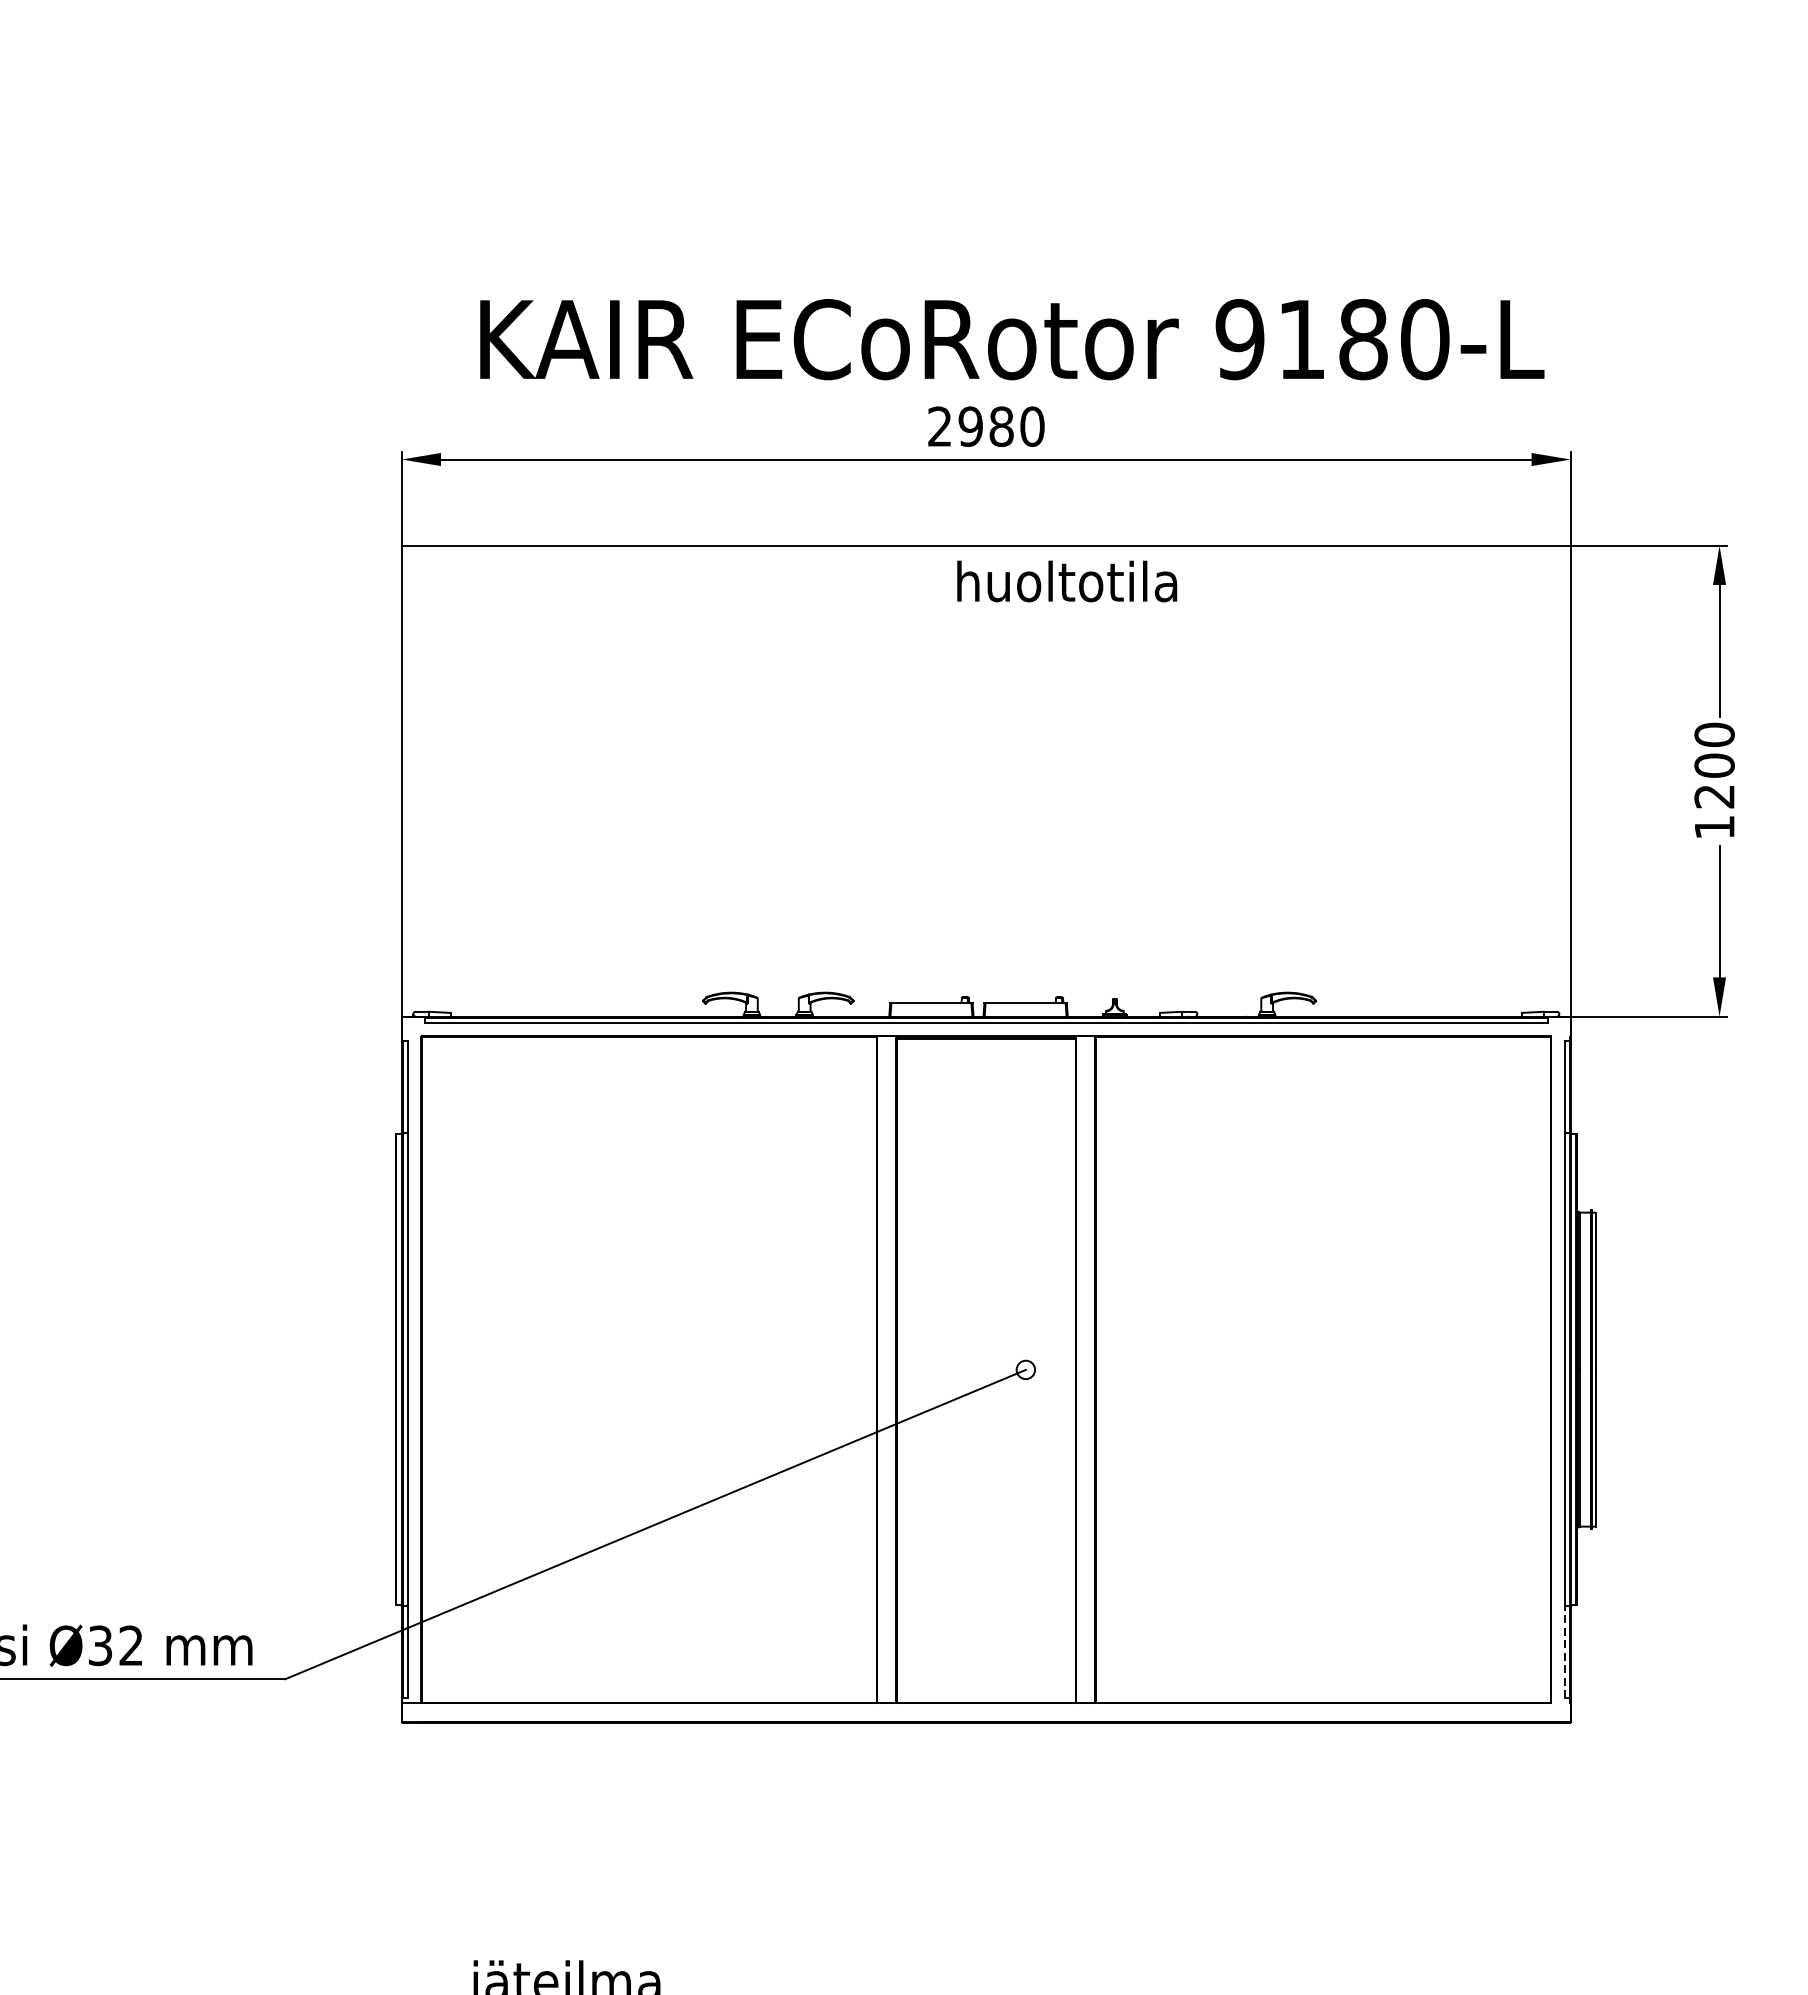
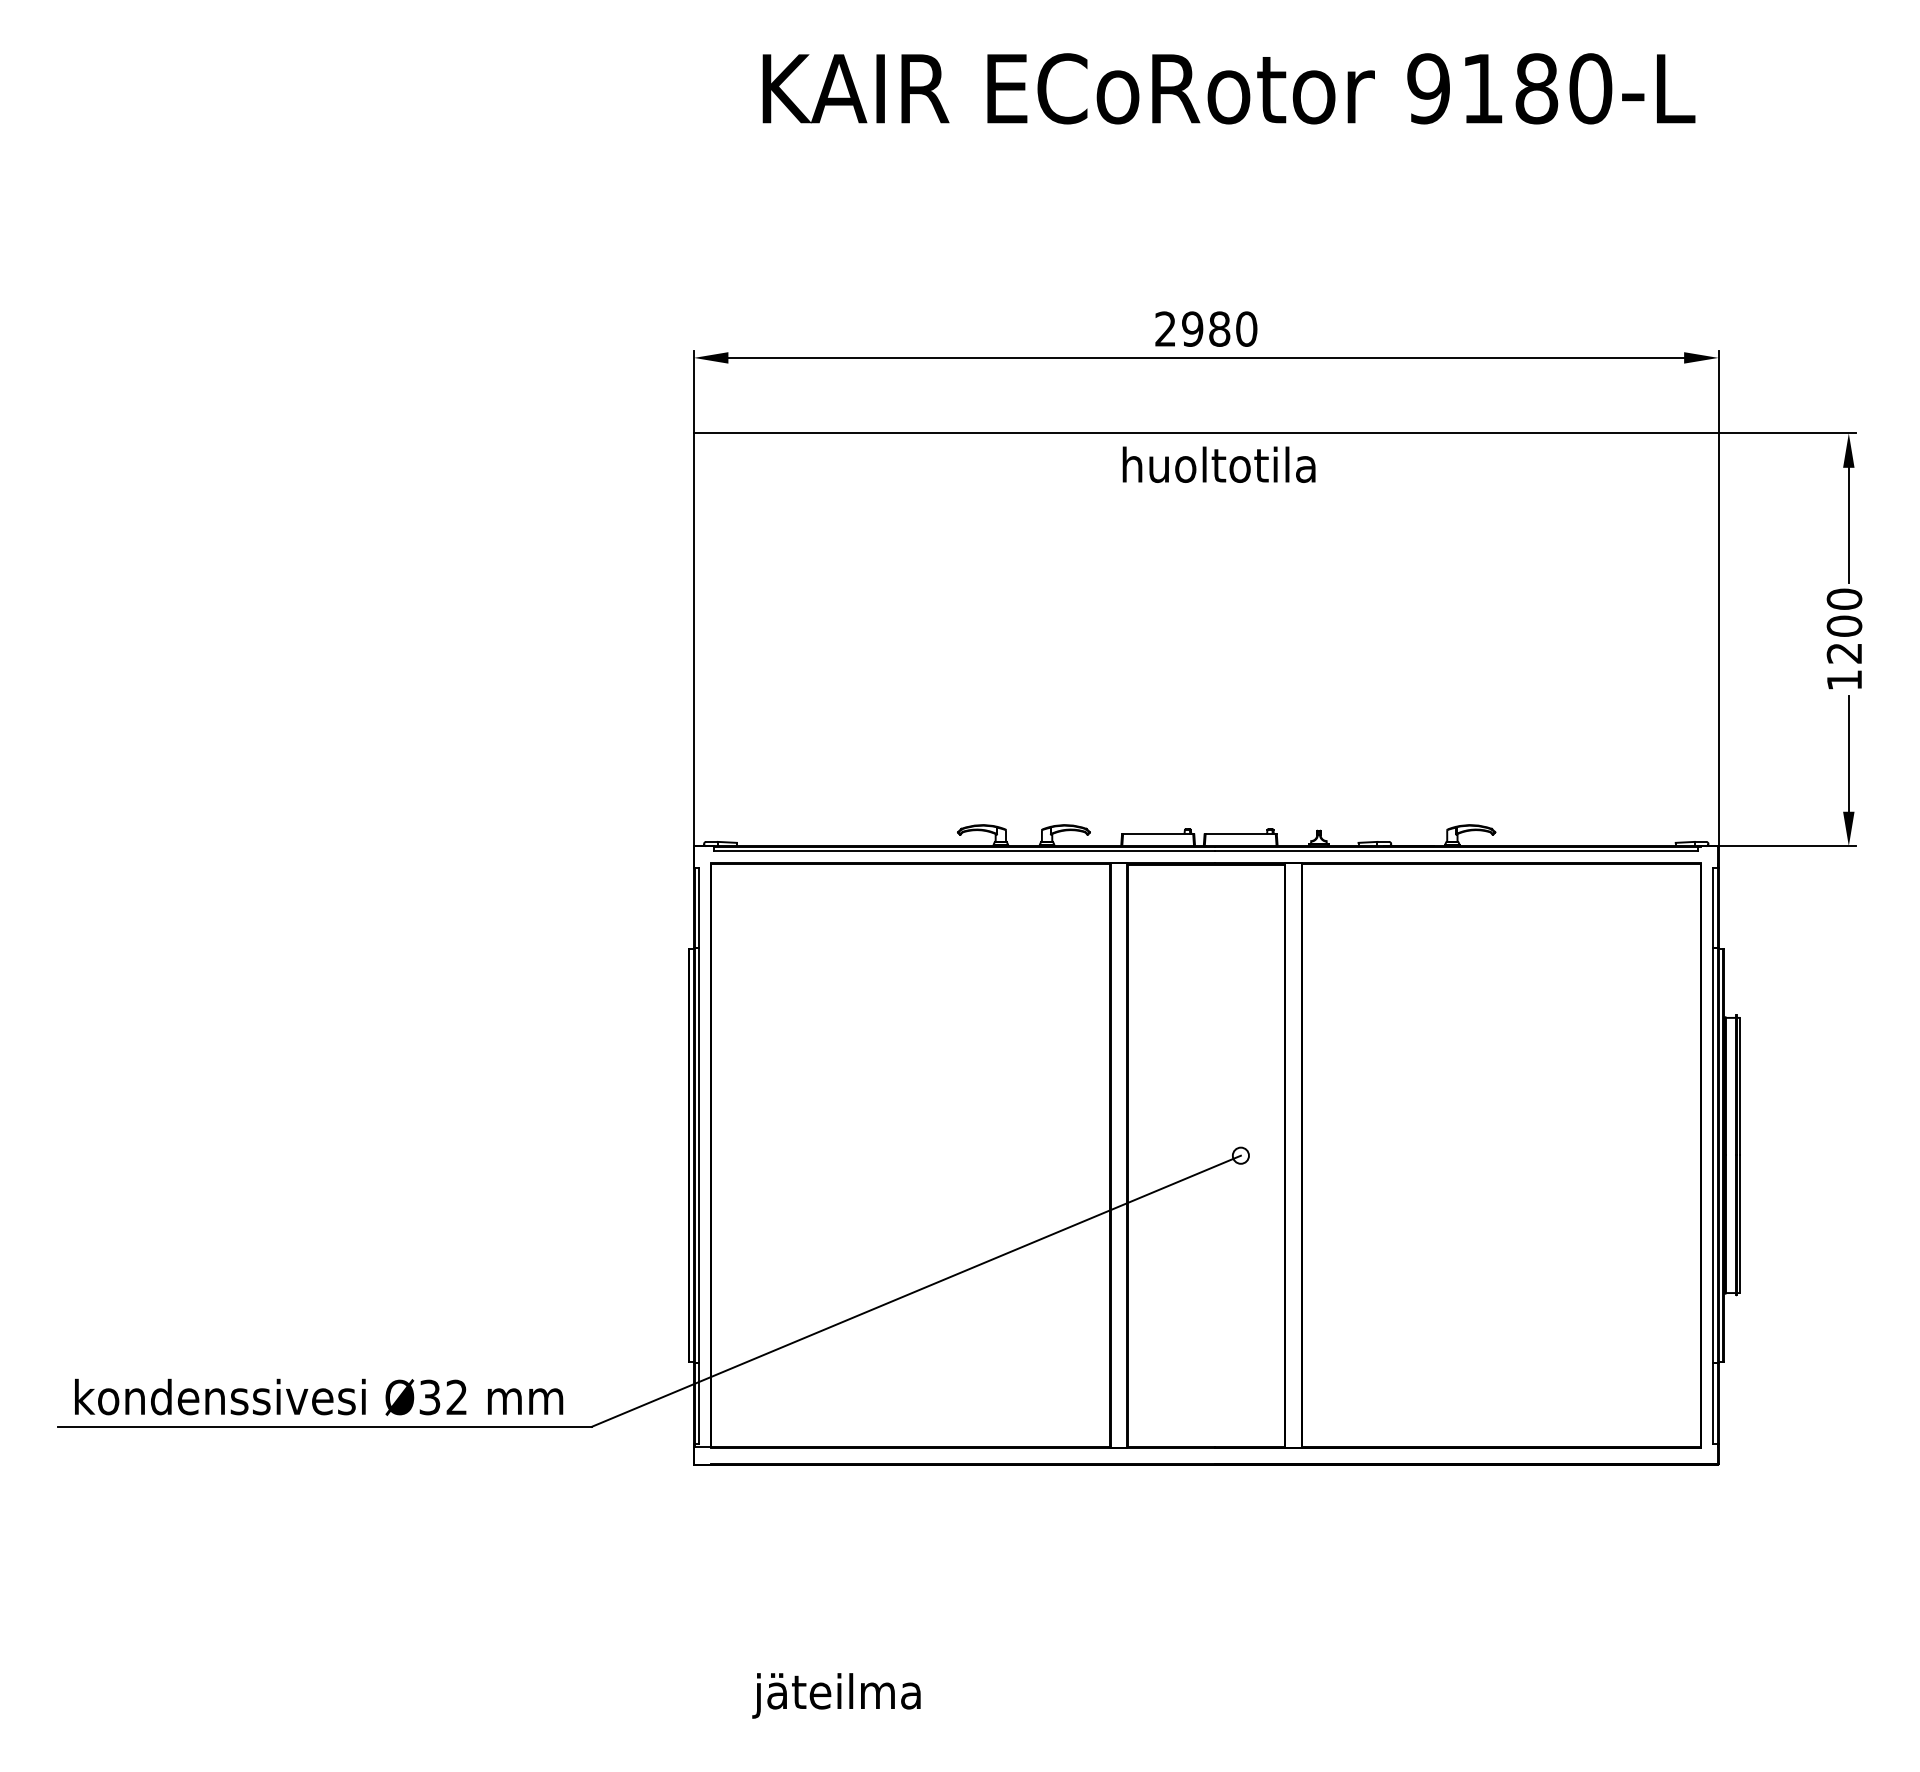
text: (1011, 339) -> (1228, 88), moved
text: (1066, 581) -> (1218, 464), moved
line: (1565, 1651) -> (1713, 1402), dashed -> solid

